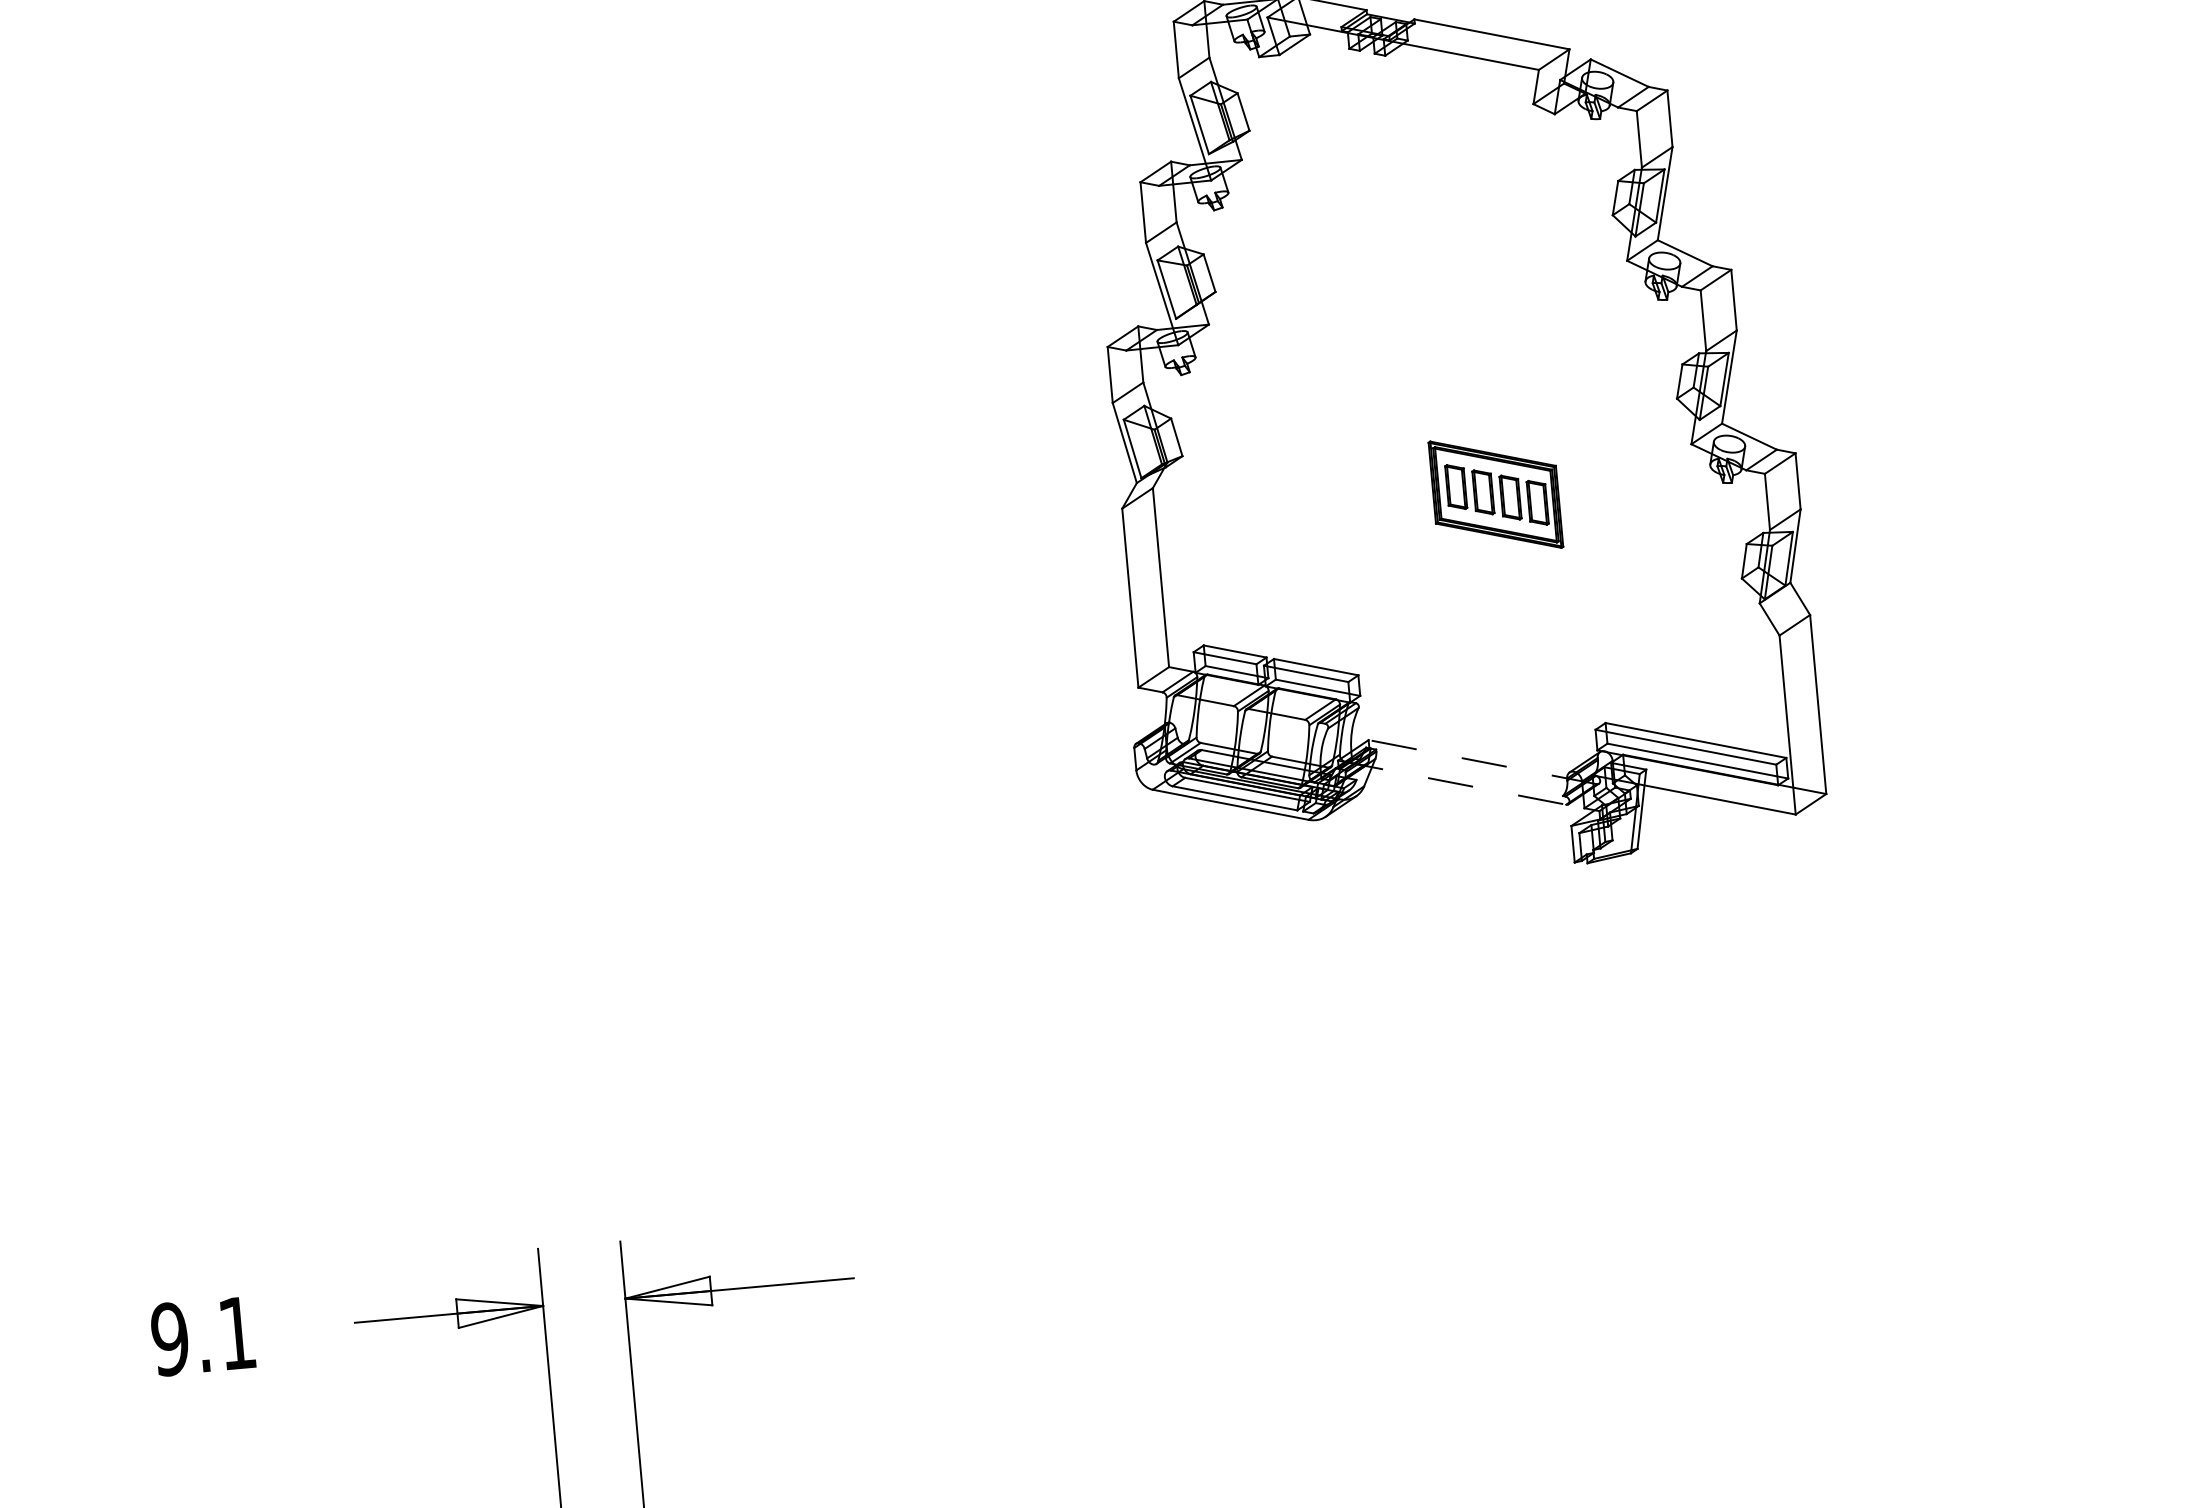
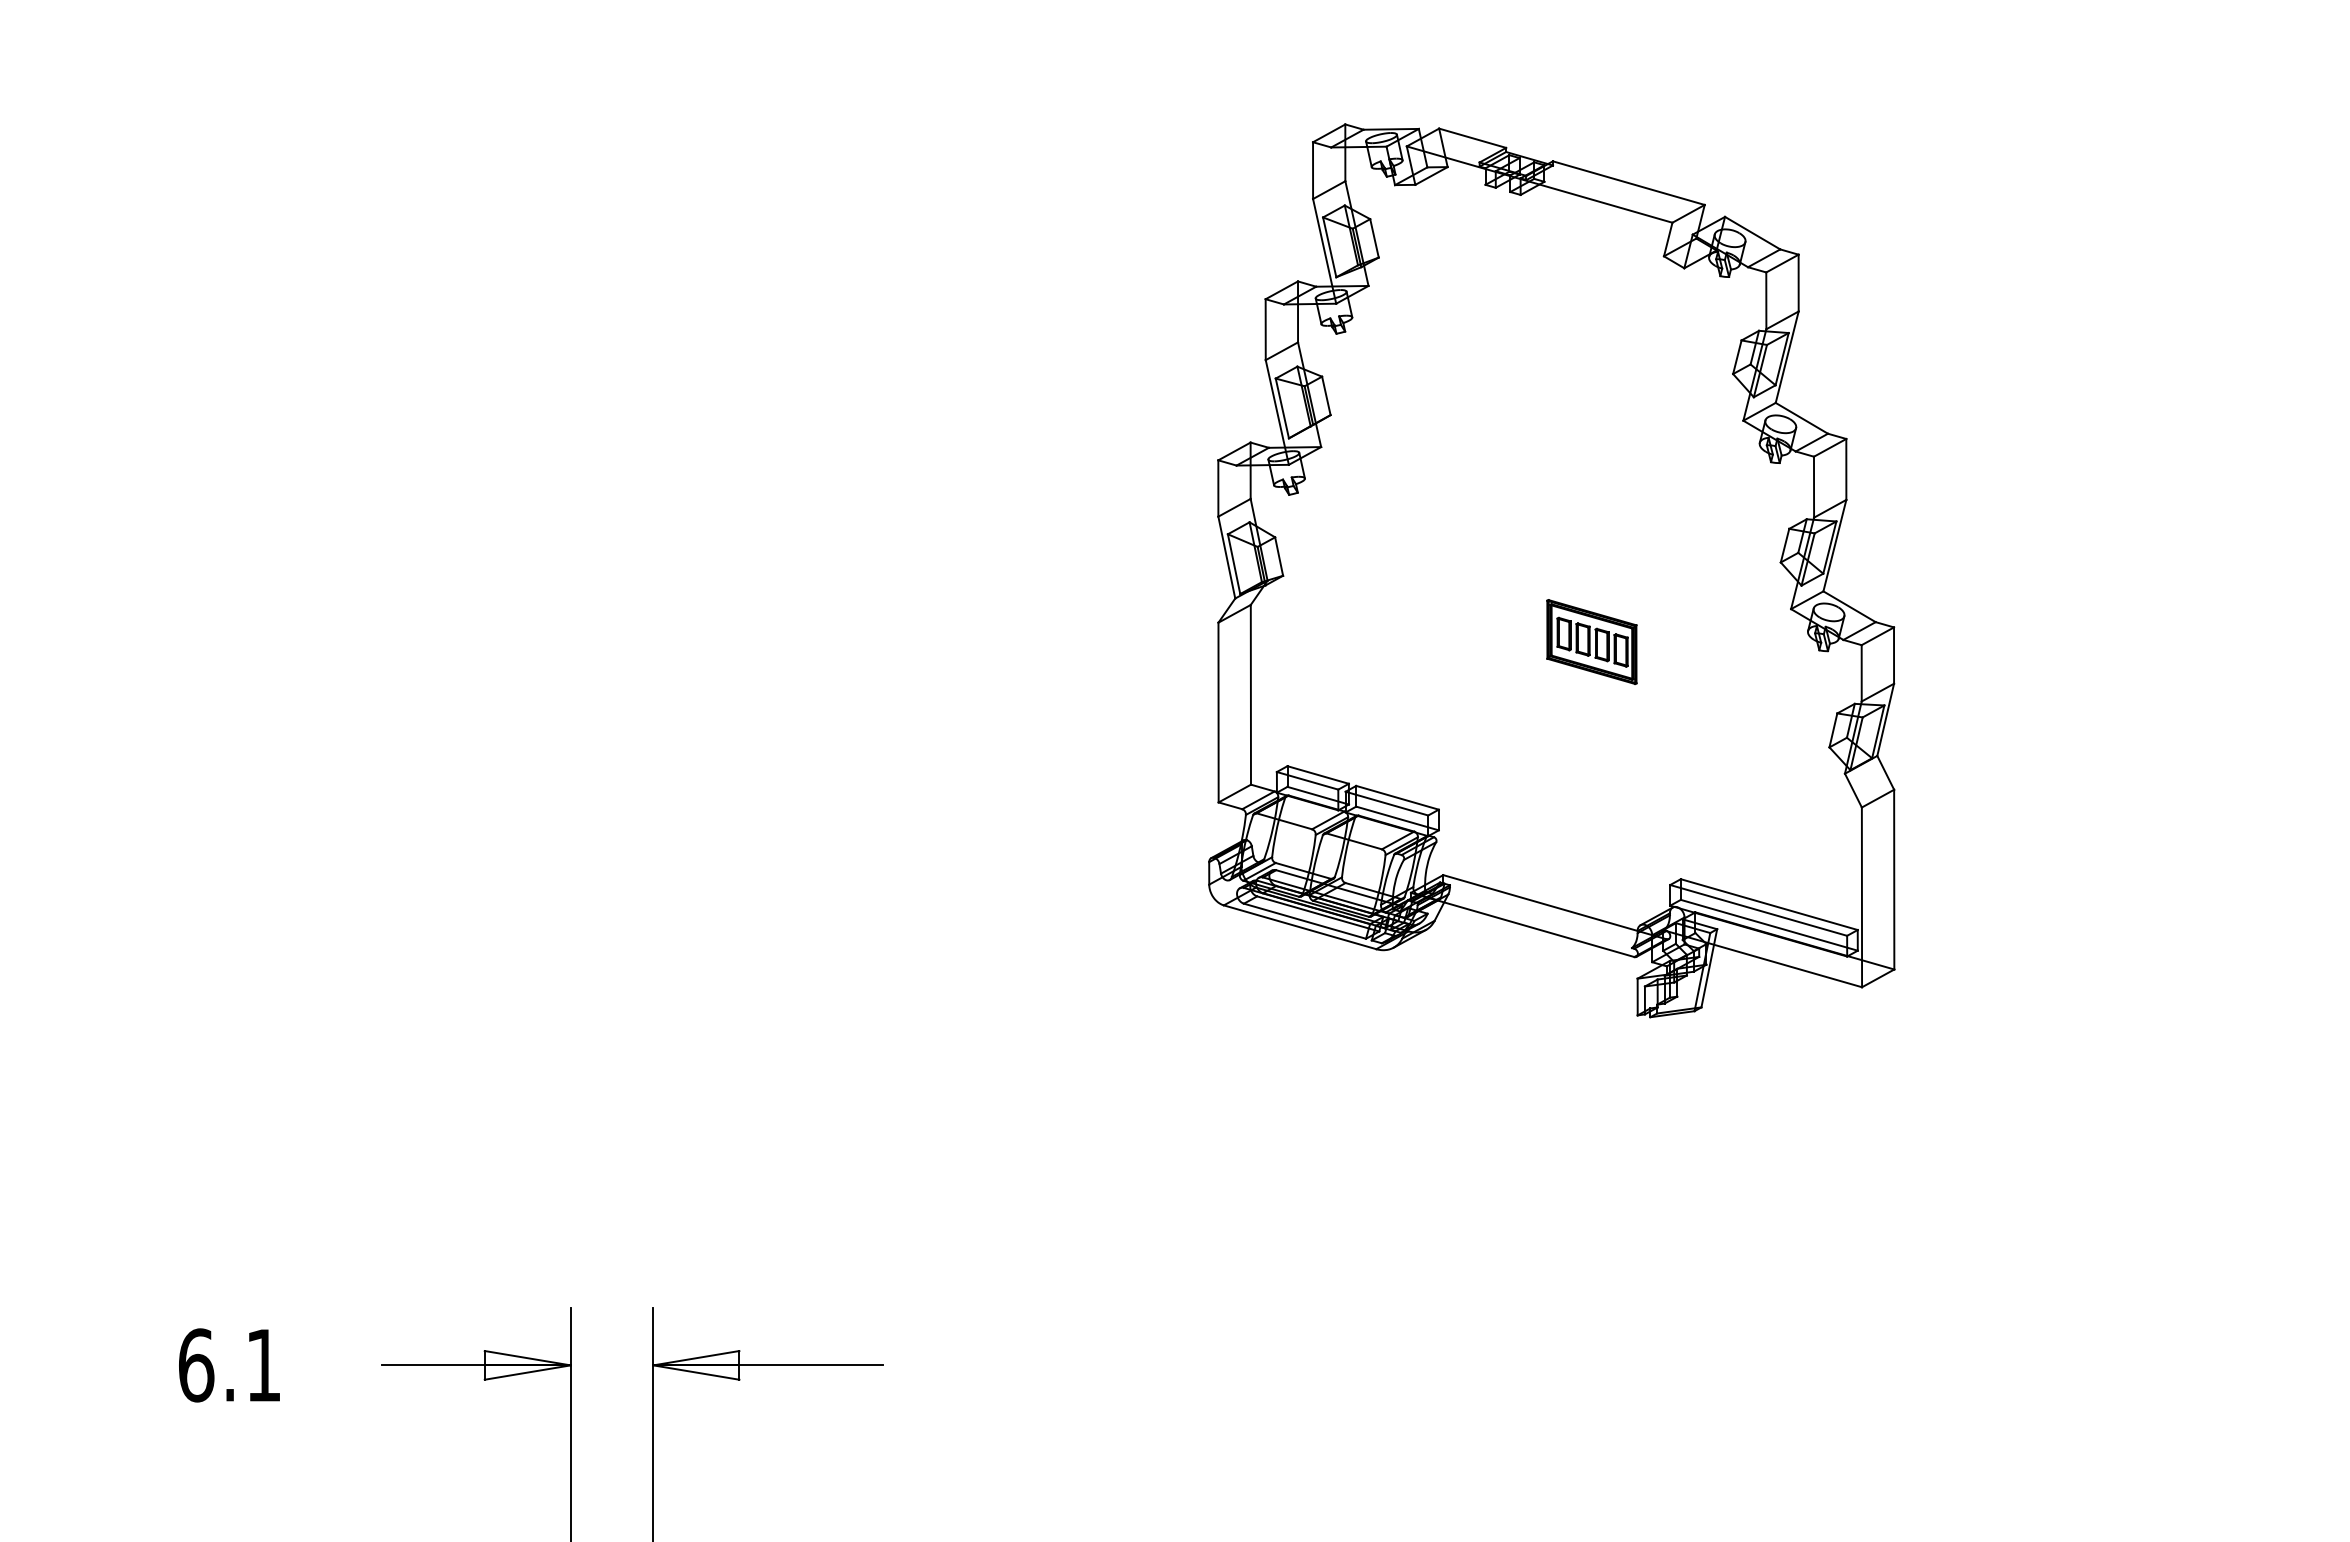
part: (1495, 494) -> (1591, 641), size x0.71
line: (1482, 762) -> (1554, 907), dashed -> solid
line: (1453, 783) -> (1523, 925), dashed -> solid
text: (170, 1339) -> (196, 1365), 9.1 -> 6.1

